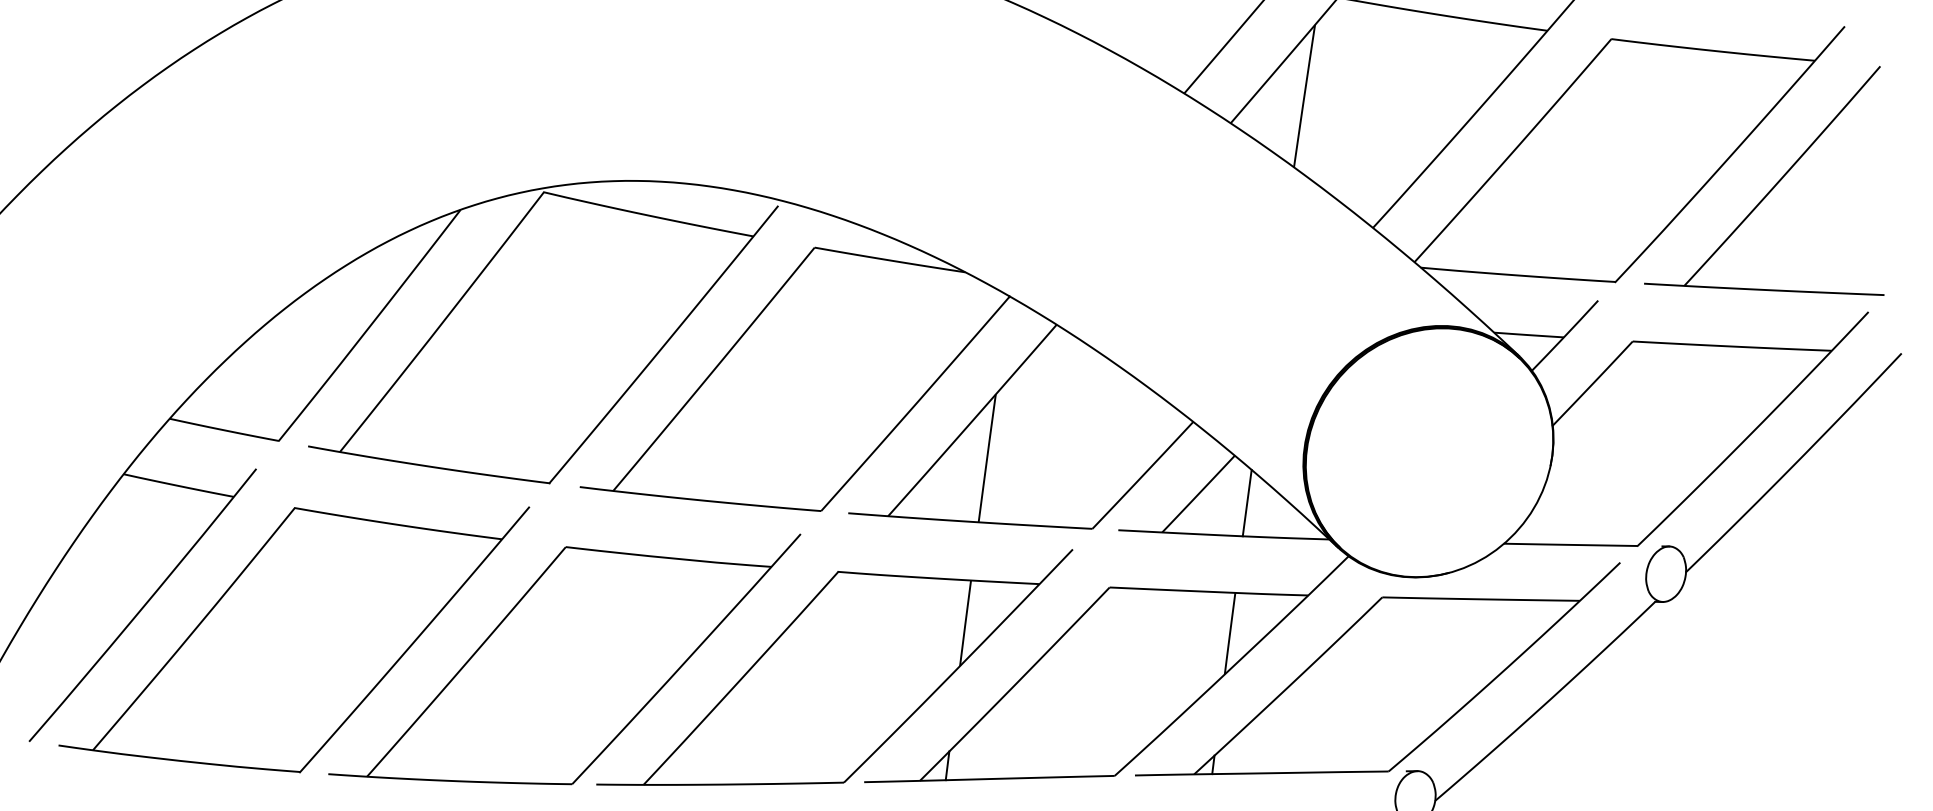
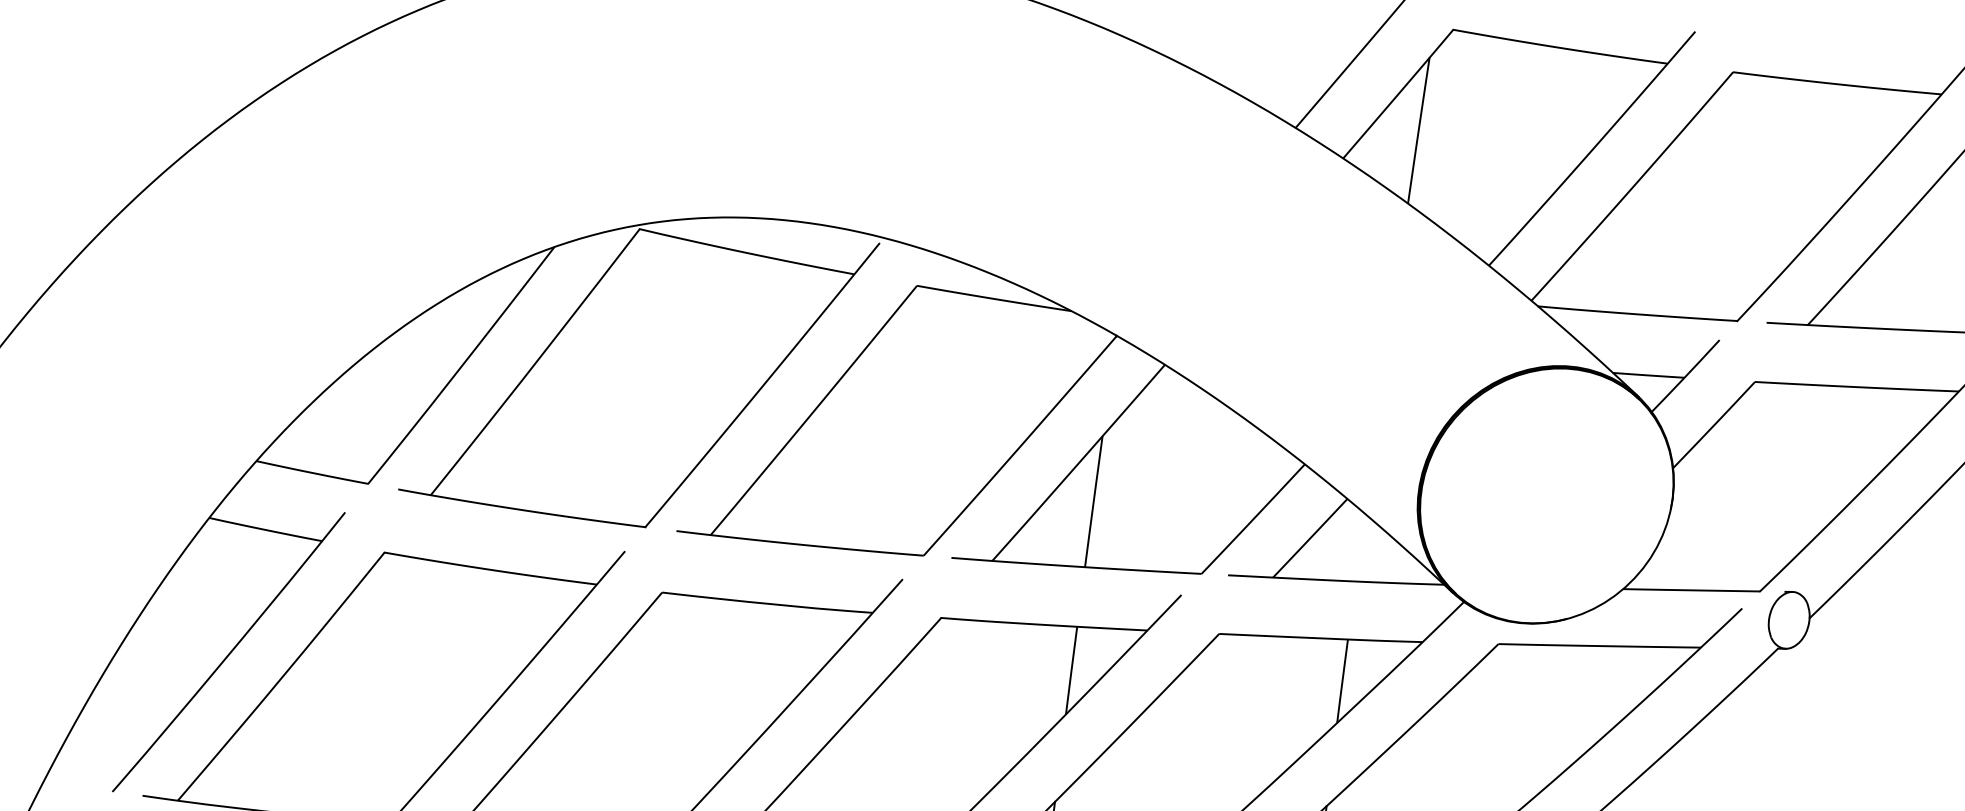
line: (1246, 502) -> (1359, 546), removed

